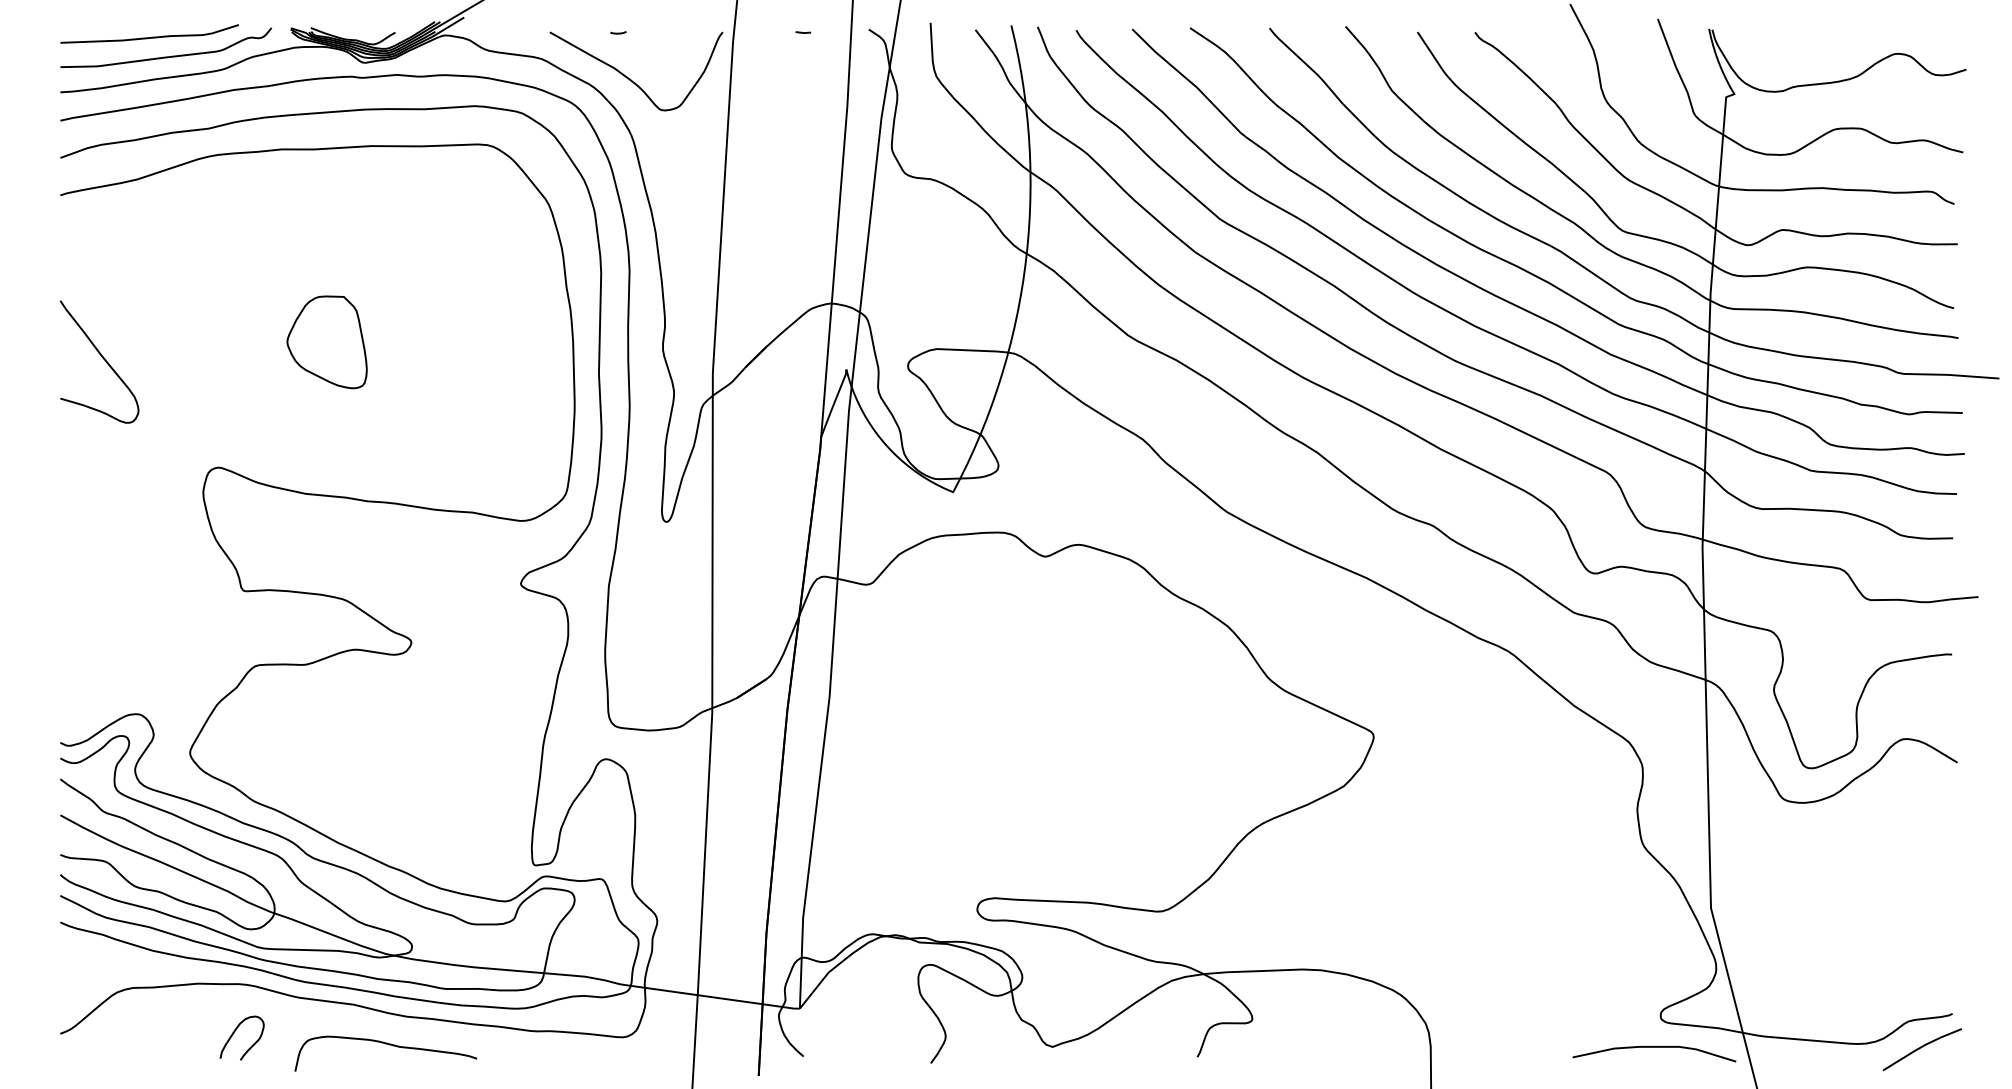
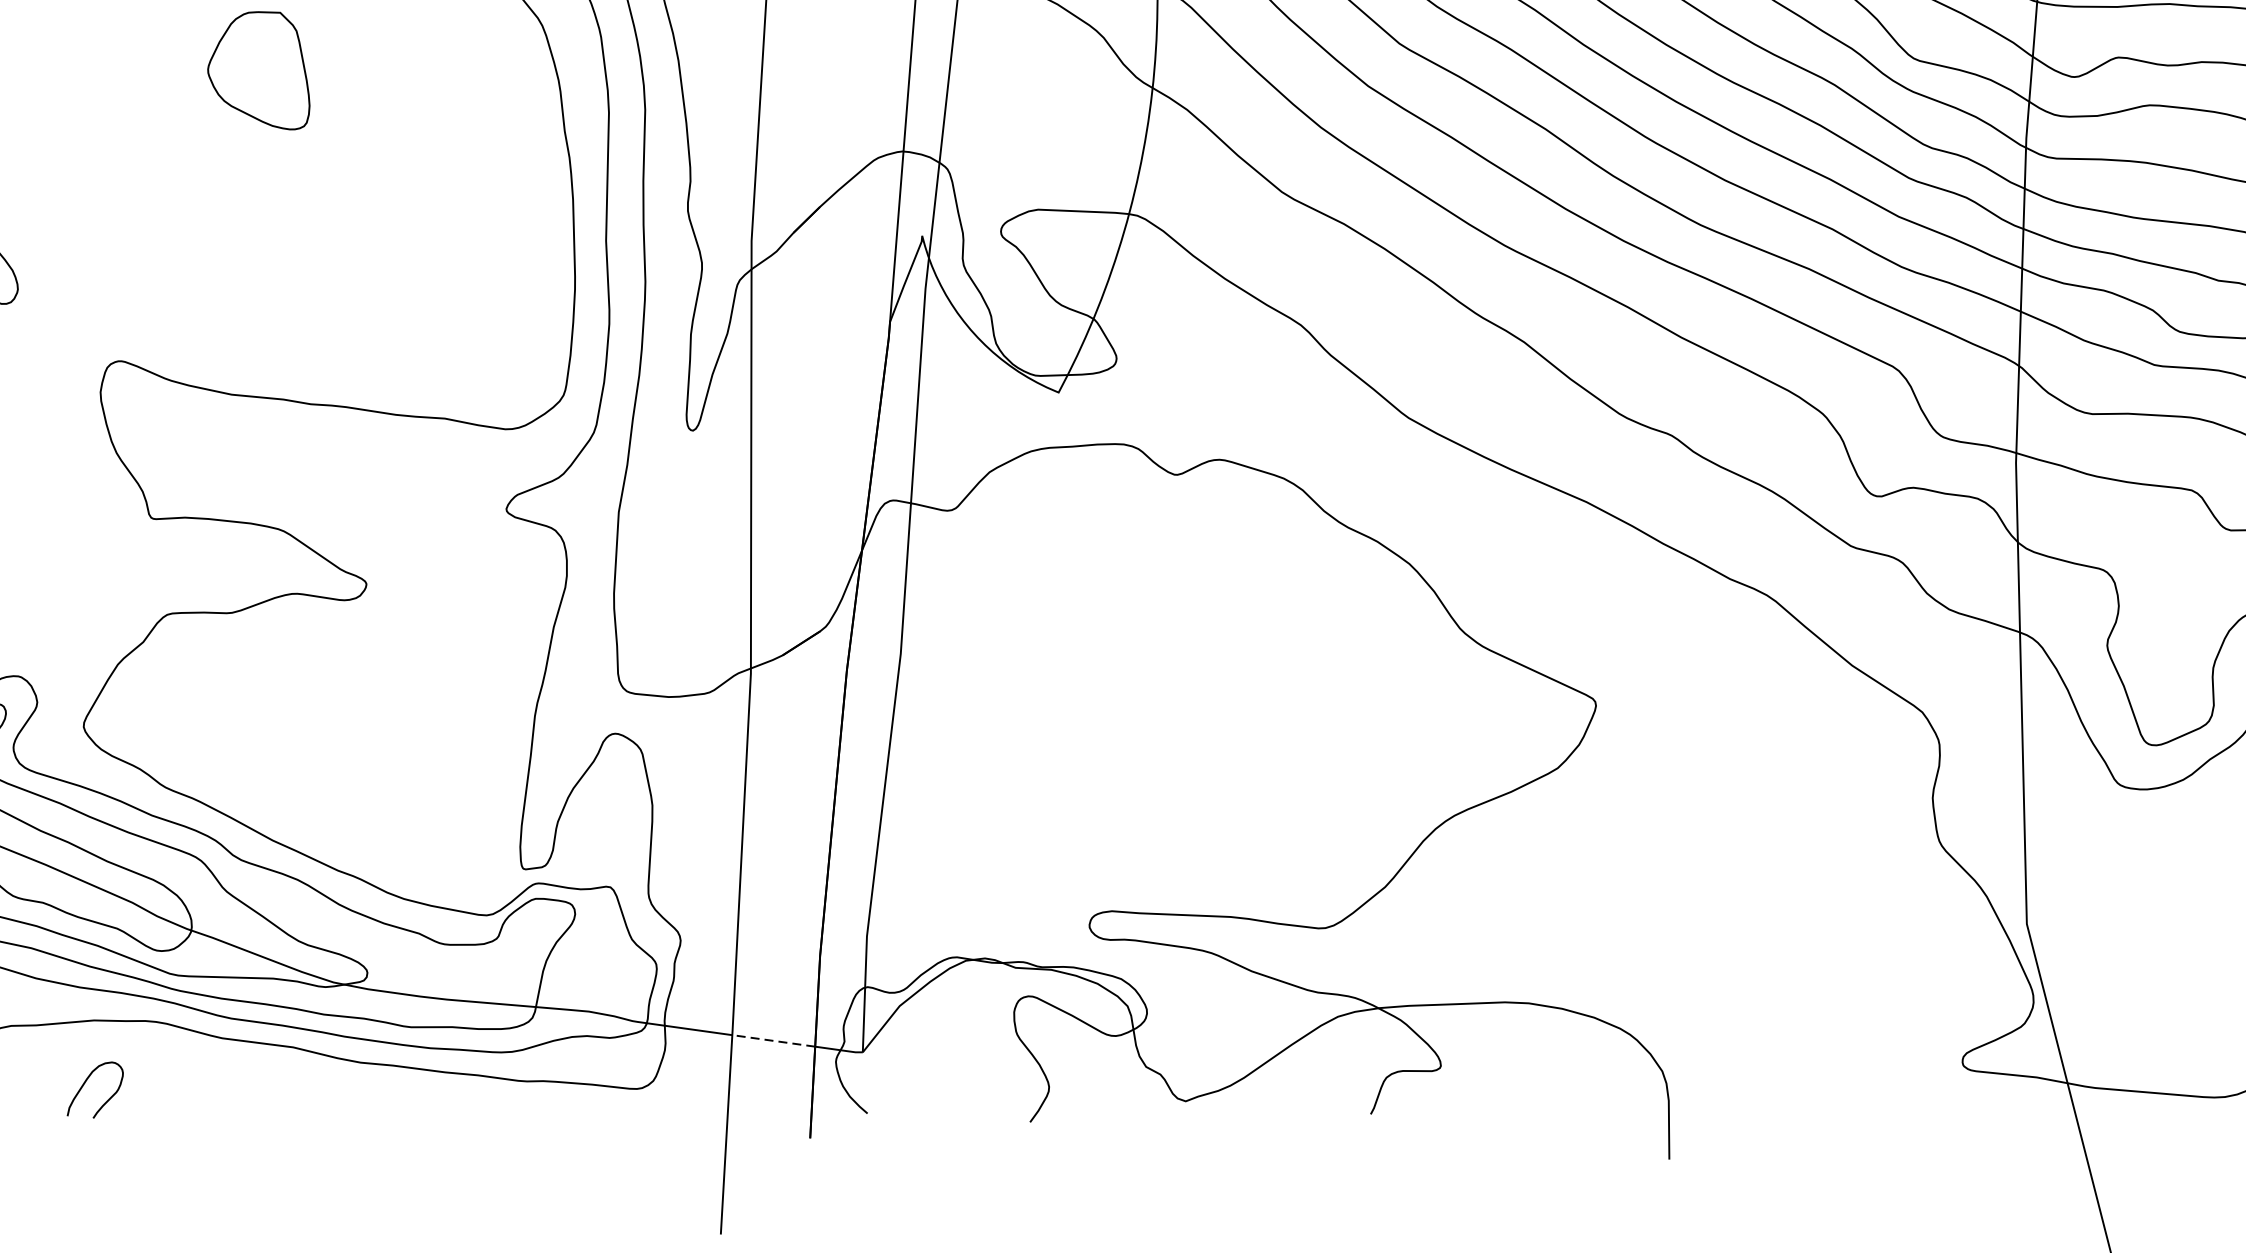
part: (326, 342) -> (258, 70), moved
line: (730, 999) -> (774, 1040), solid -> dashed
curve: (234, 1033) -> (85, 1084), moved
curve: (389, 1045) -> (338, 1099), removed
curve: (1654, 1047) -> (1954, 1101), removed

